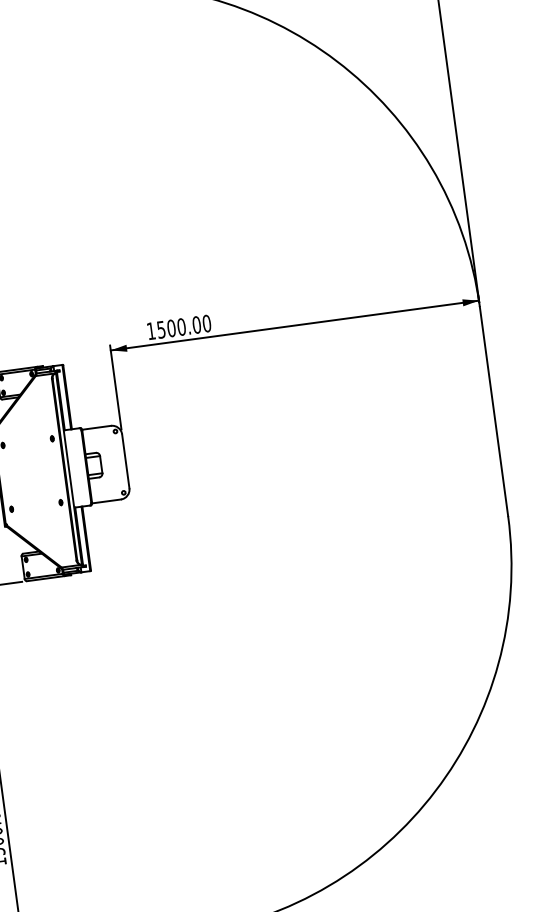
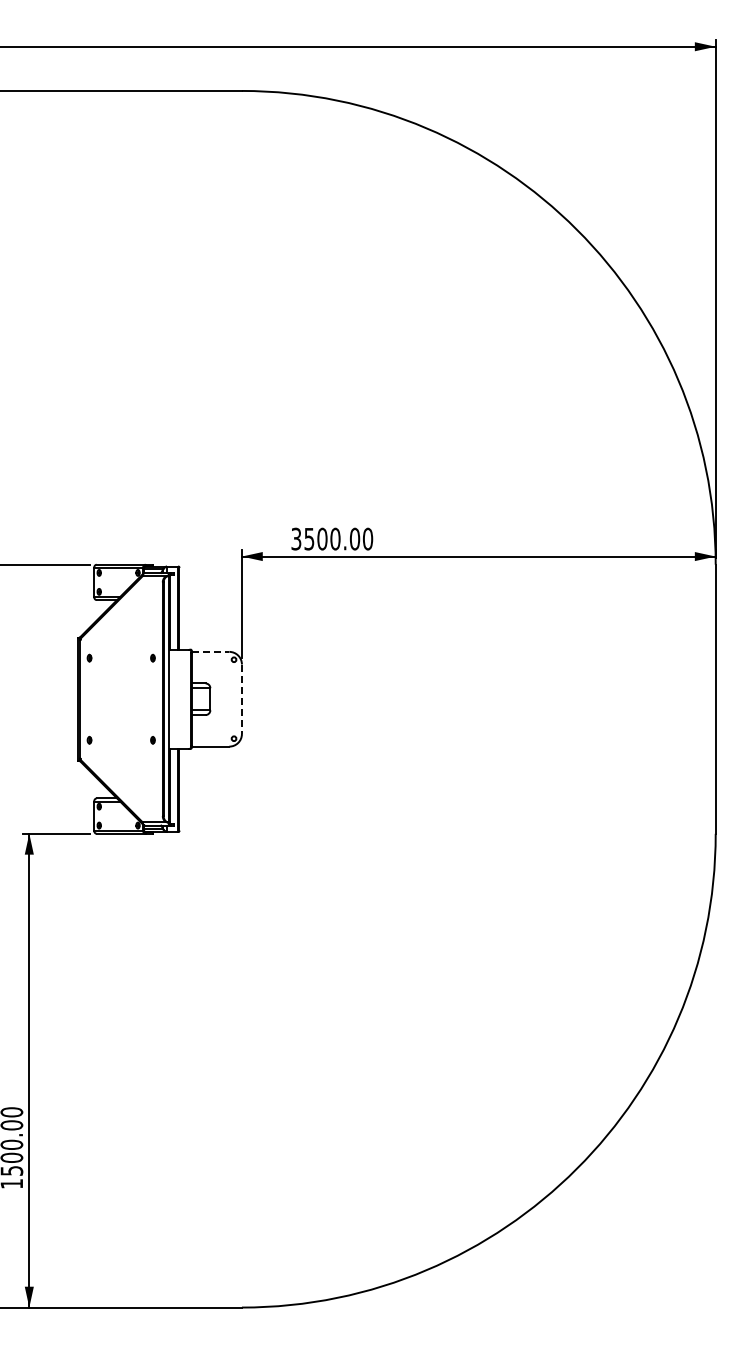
text: (151, 330) -> (296, 538), 1500.00 -> 3500.00
line: (96, 427) -> (210, 651), solid -> dashed
line: (125, 461) -> (241, 699), solid -> dashed

